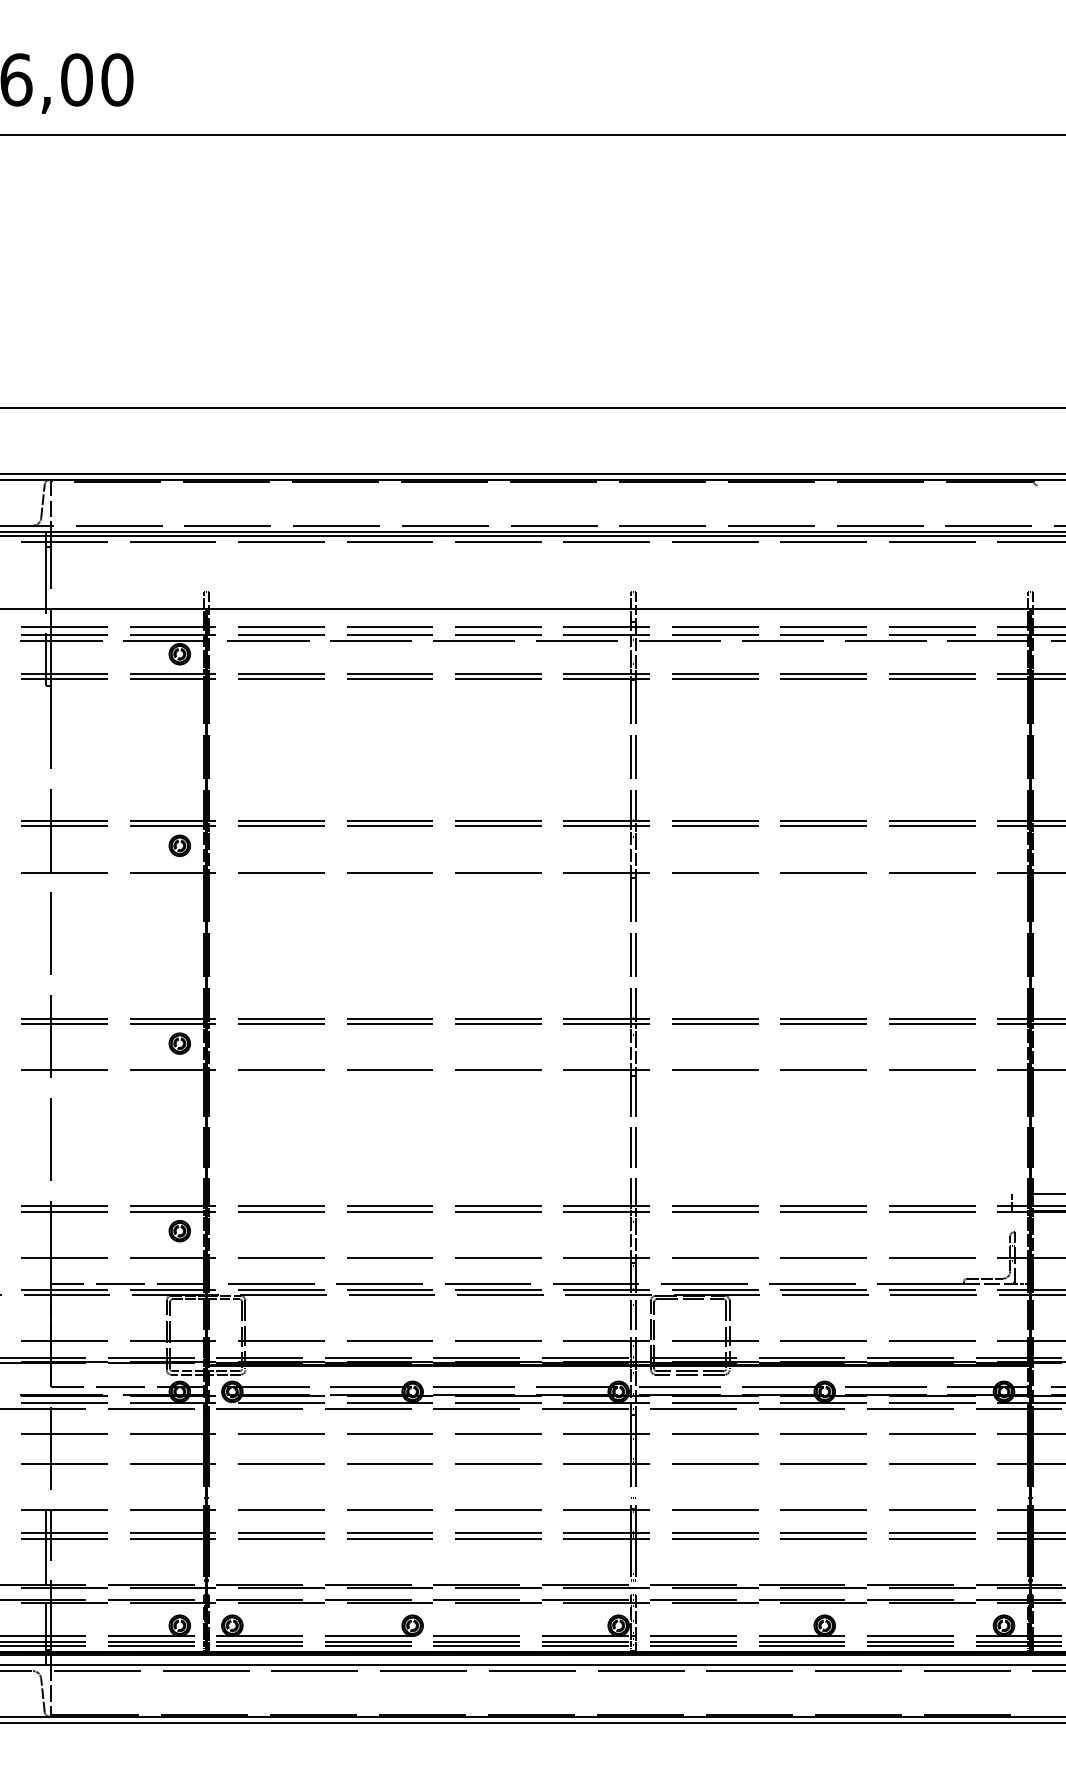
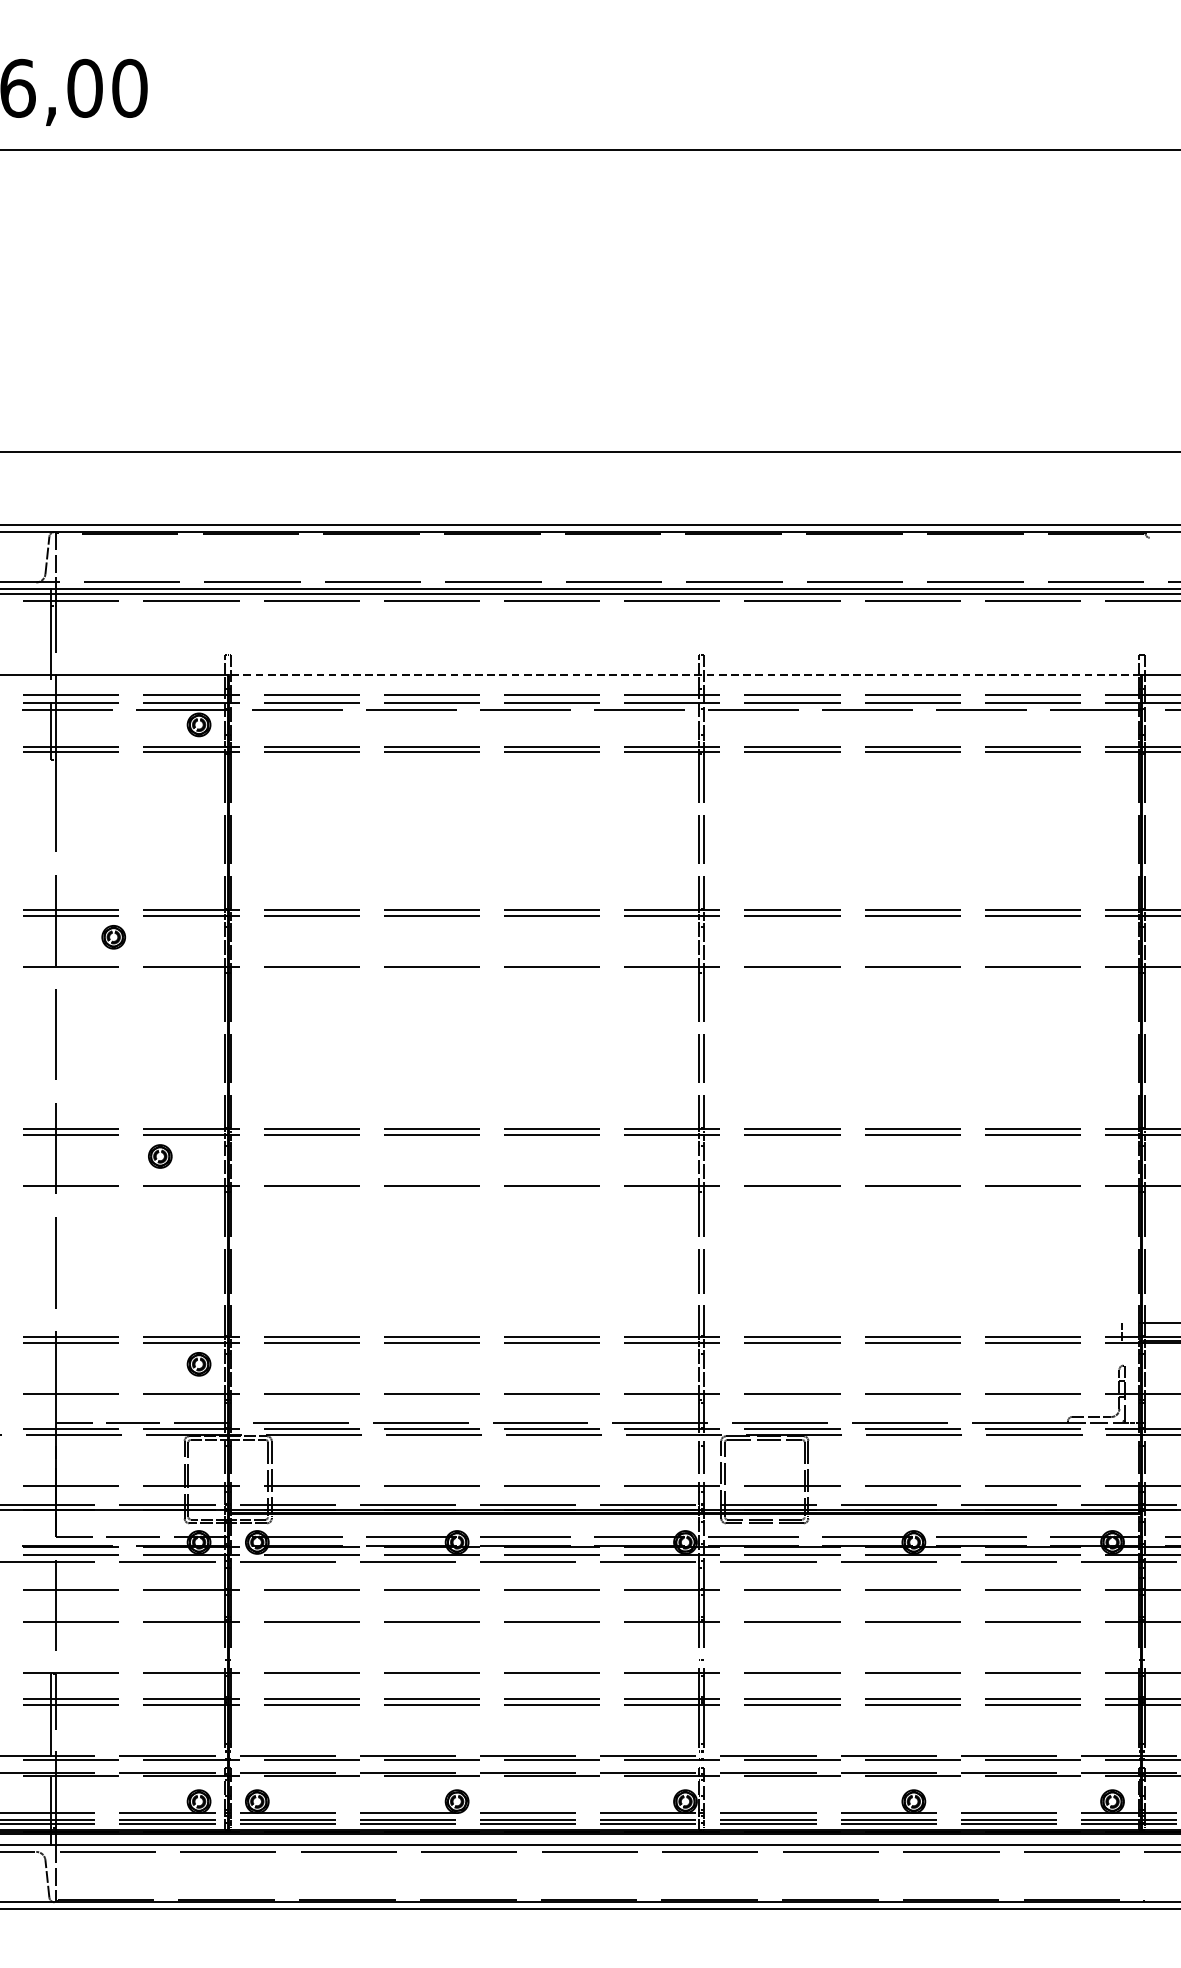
line: (618, 608) -> (685, 674), solid -> dashed
part: (179, 845) -> (113, 936), moved
part: (179, 1043) -> (159, 1156), moved

